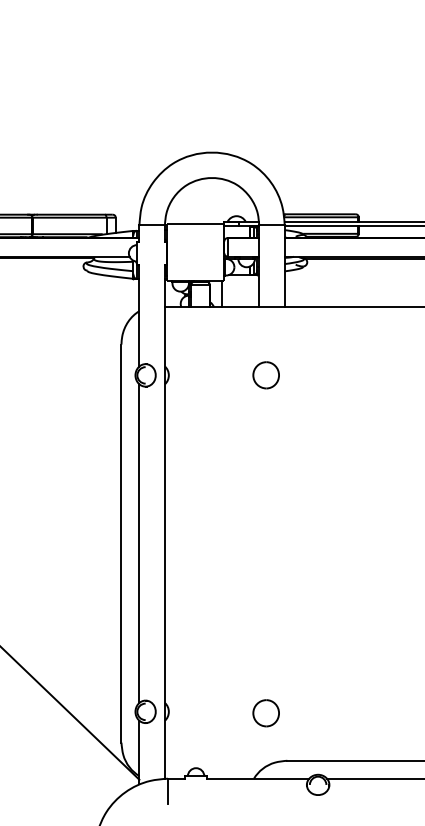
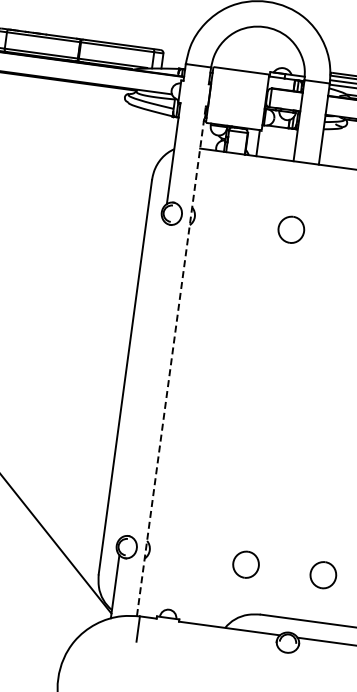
line: (164, 521) -> (170, 361), solid -> dashed
line: (139, 543) -> (143, 379), removed
part: (343, 713) -> (322, 575), added

